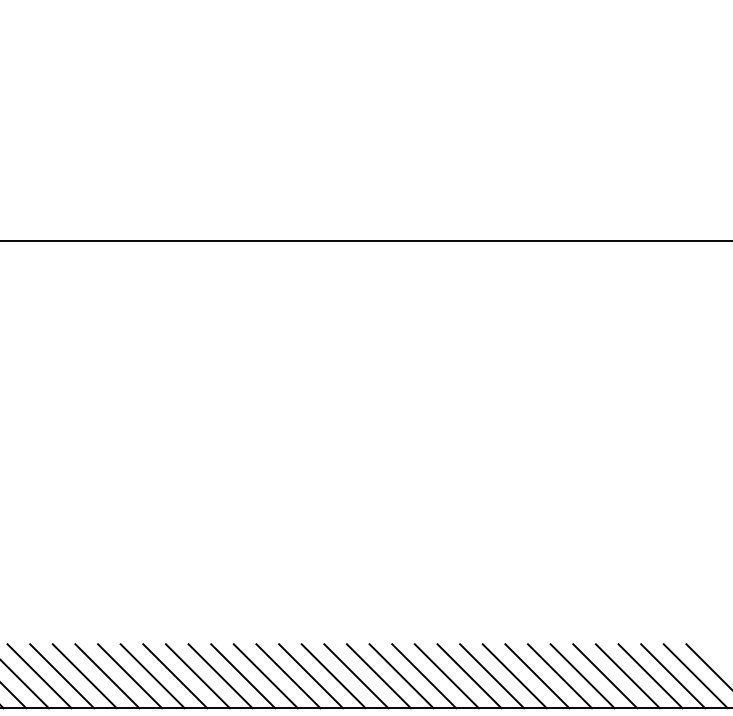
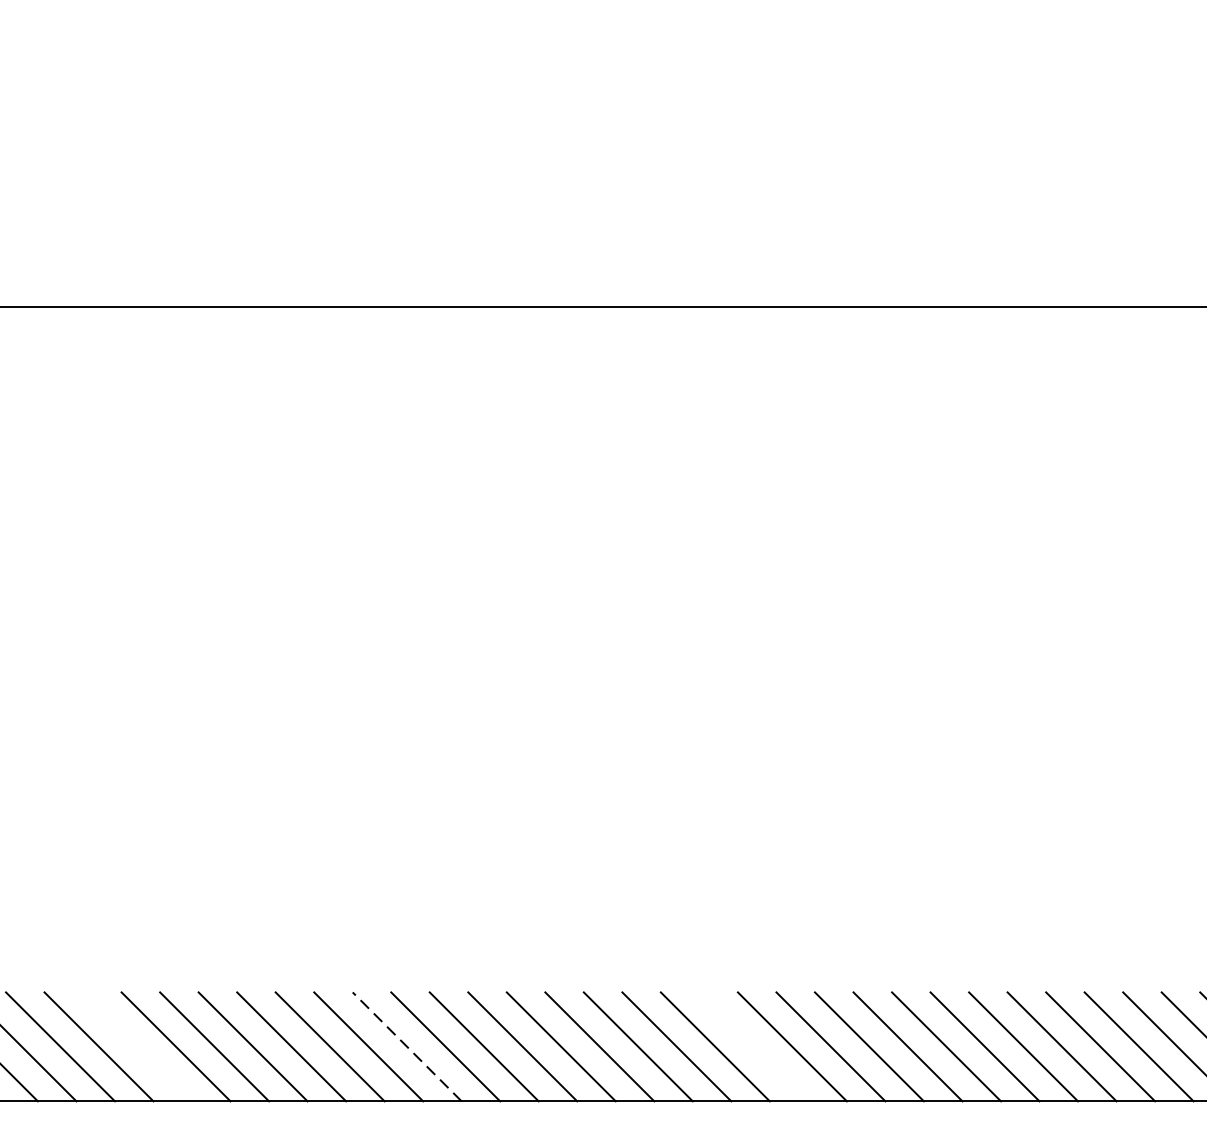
line: (220, 675) -> (407, 1045), solid -> dashed
line: (62, 676) -> (138, 1047), removed
line: (424, 676) -> (754, 1047), removed

